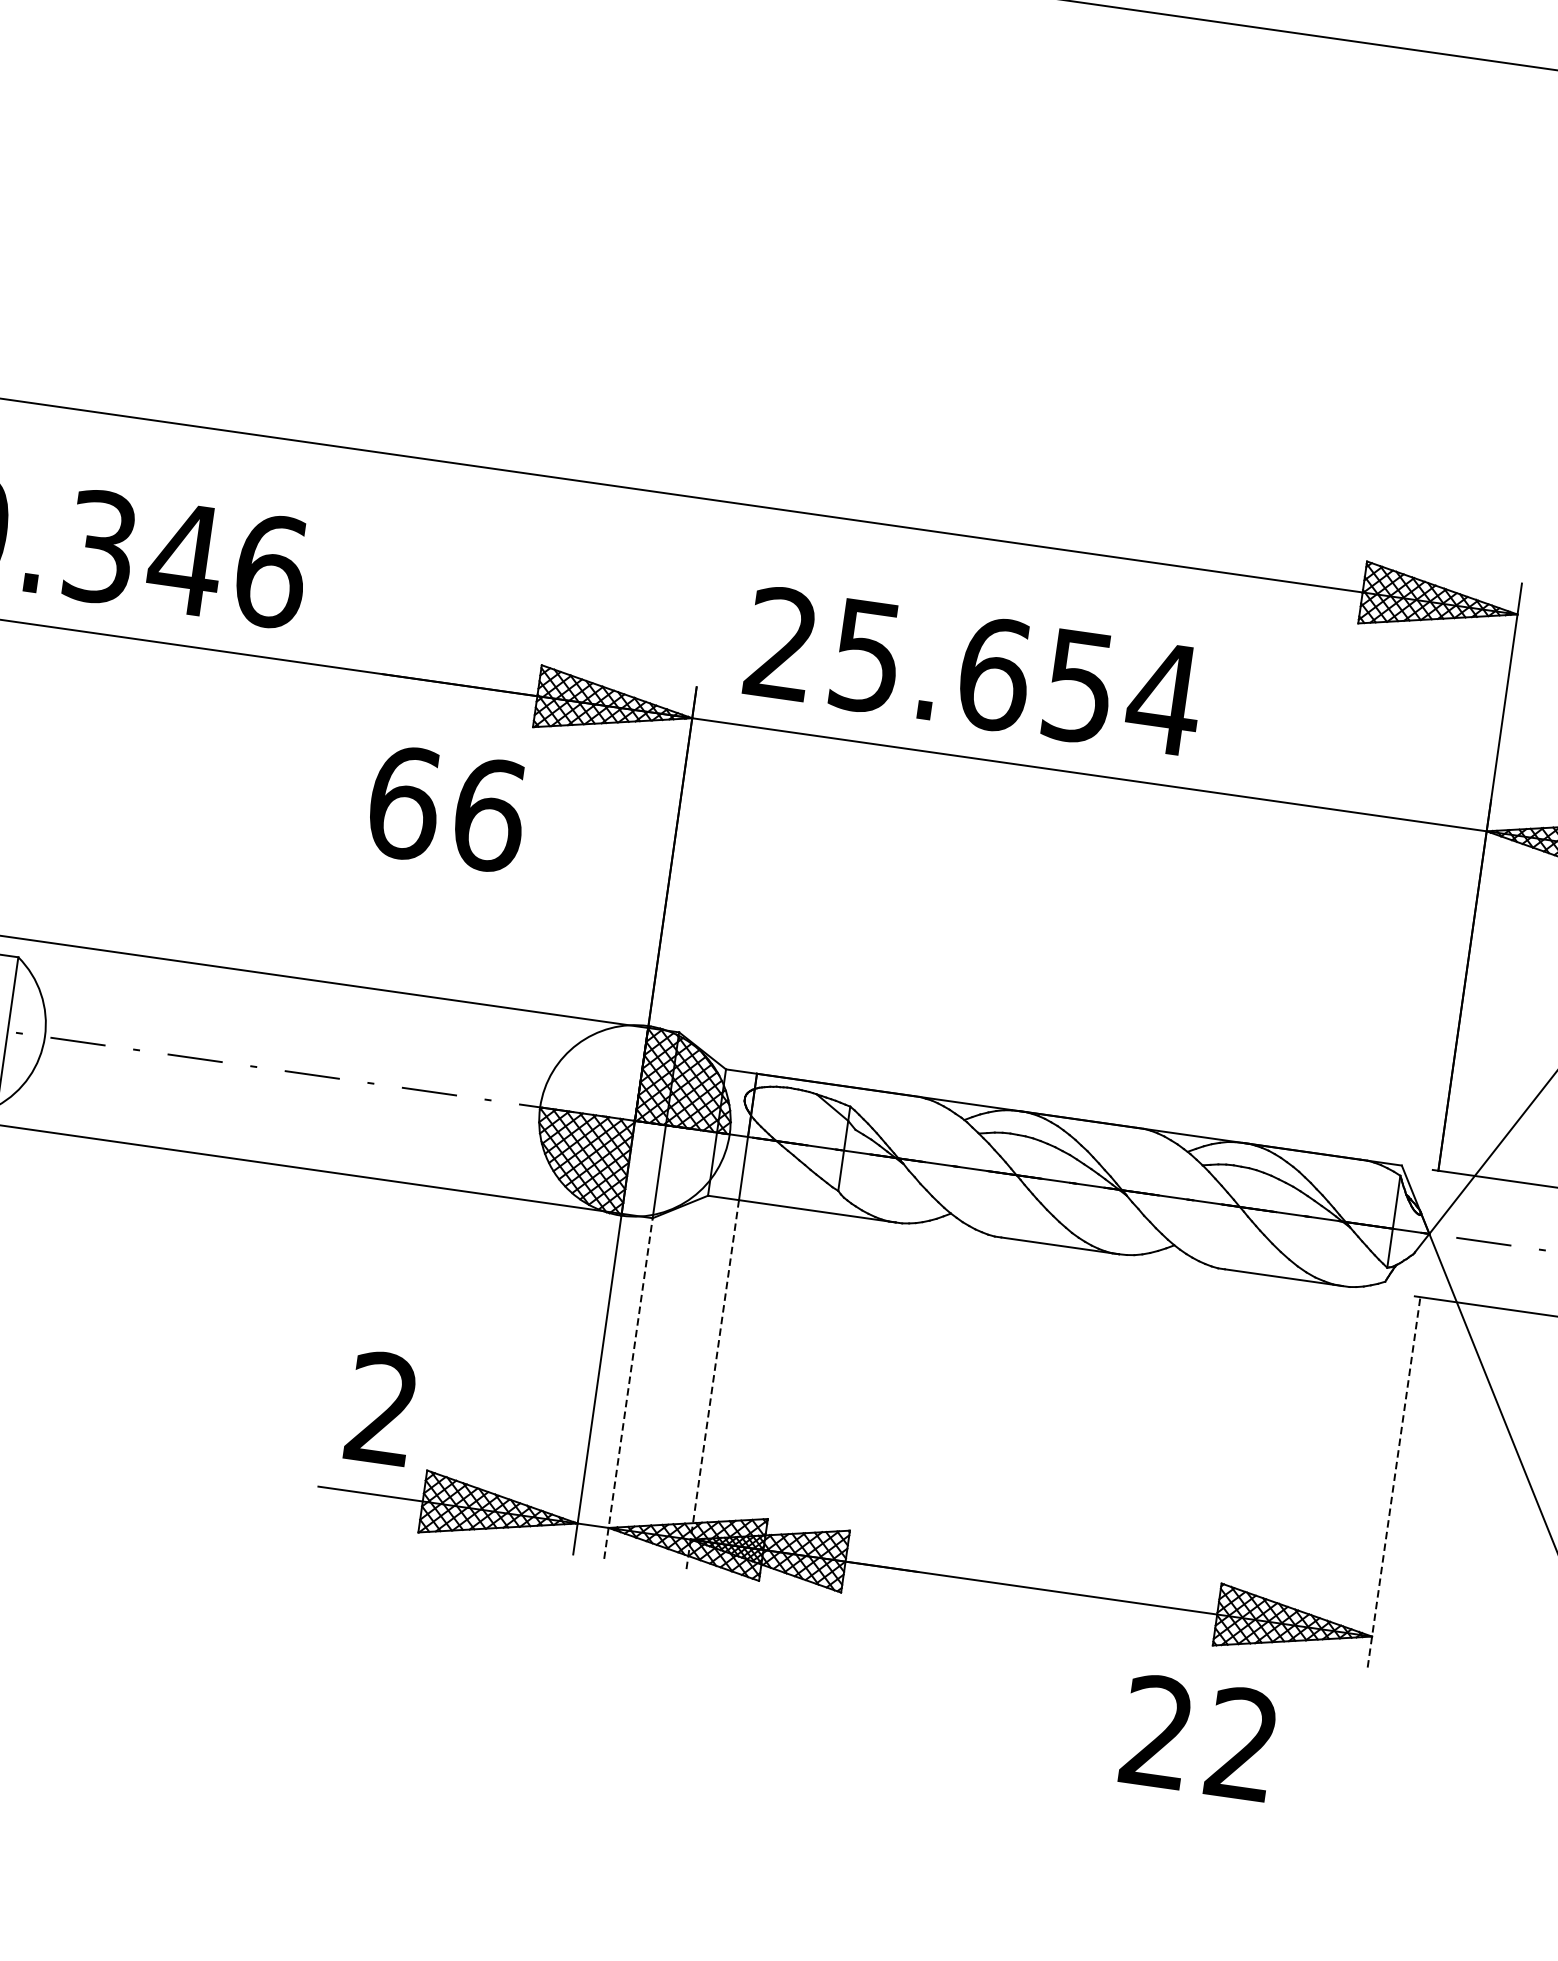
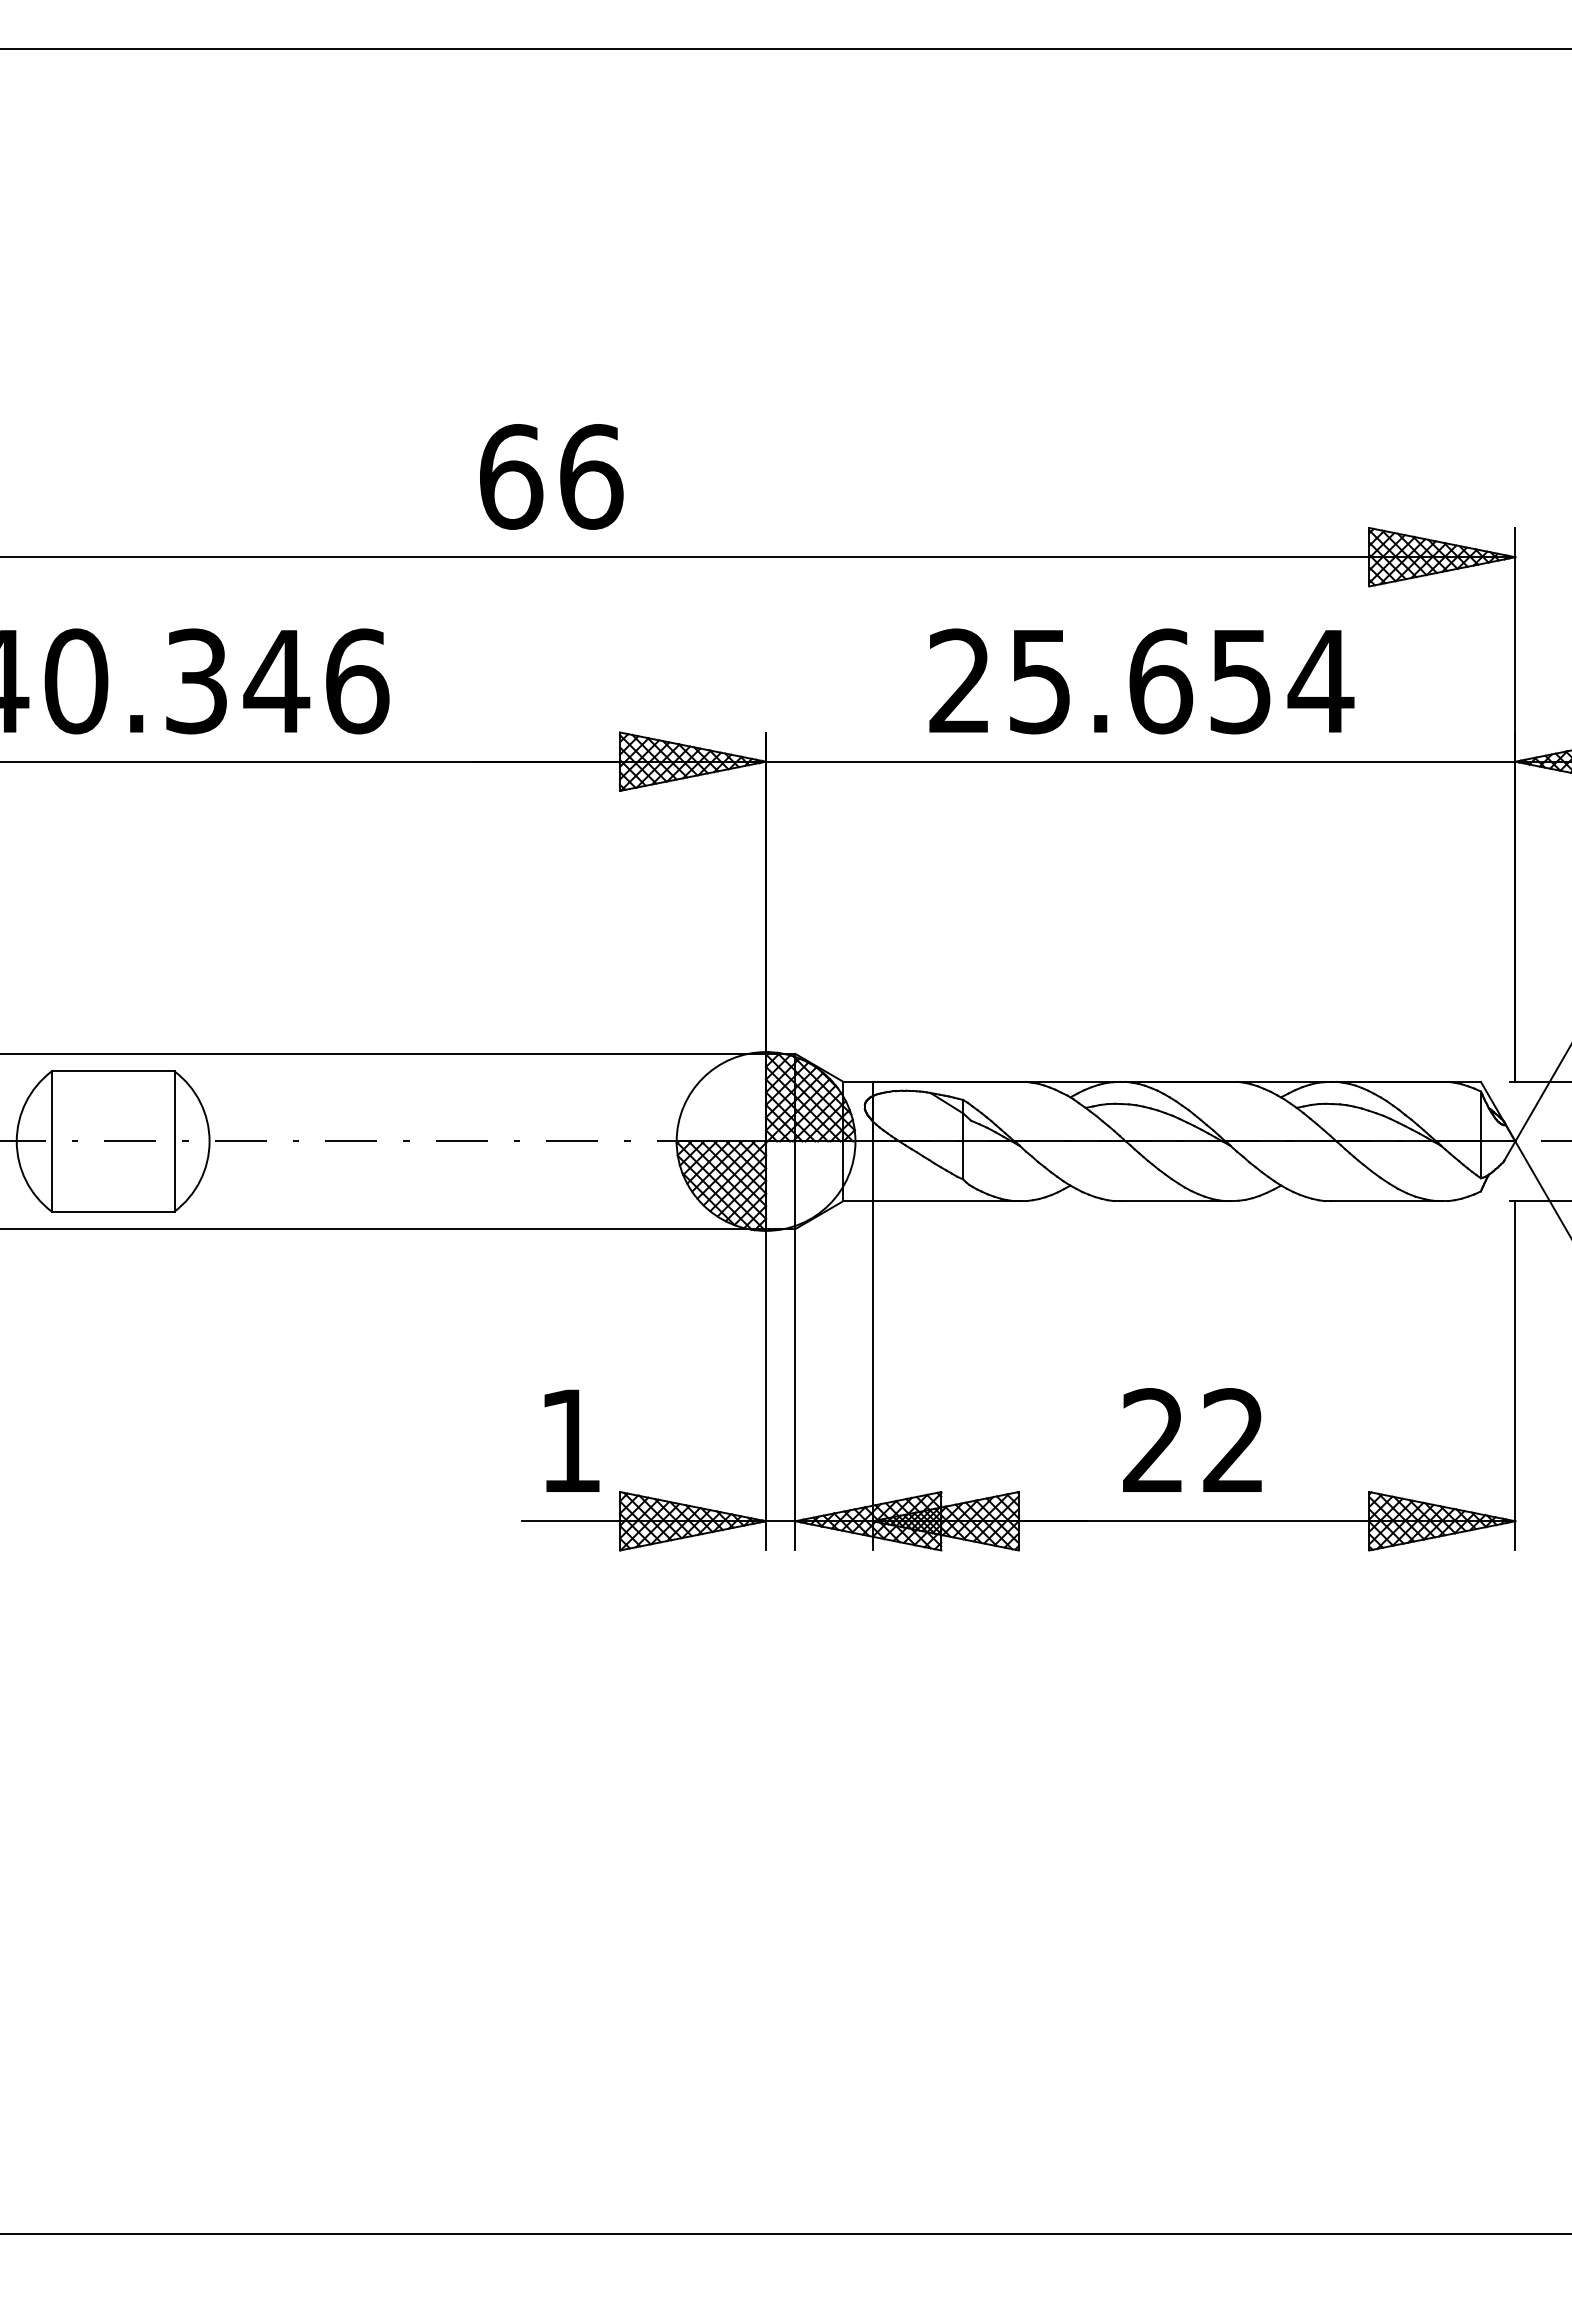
text: (974, 671) -> (1141, 681), moved
text: (447, 808) -> (551, 476), moved
line: (712, 1385) -> (872, 1375), dashed -> solid
line: (628, 1388) -> (795, 1389), dashed -> solid
text: (381, 1407) -> (569, 1439), 2 -> 1
line: (1394, 1482) -> (1515, 1375), dashed -> solid
text: (1198, 1736) -> (1192, 1439), moved

